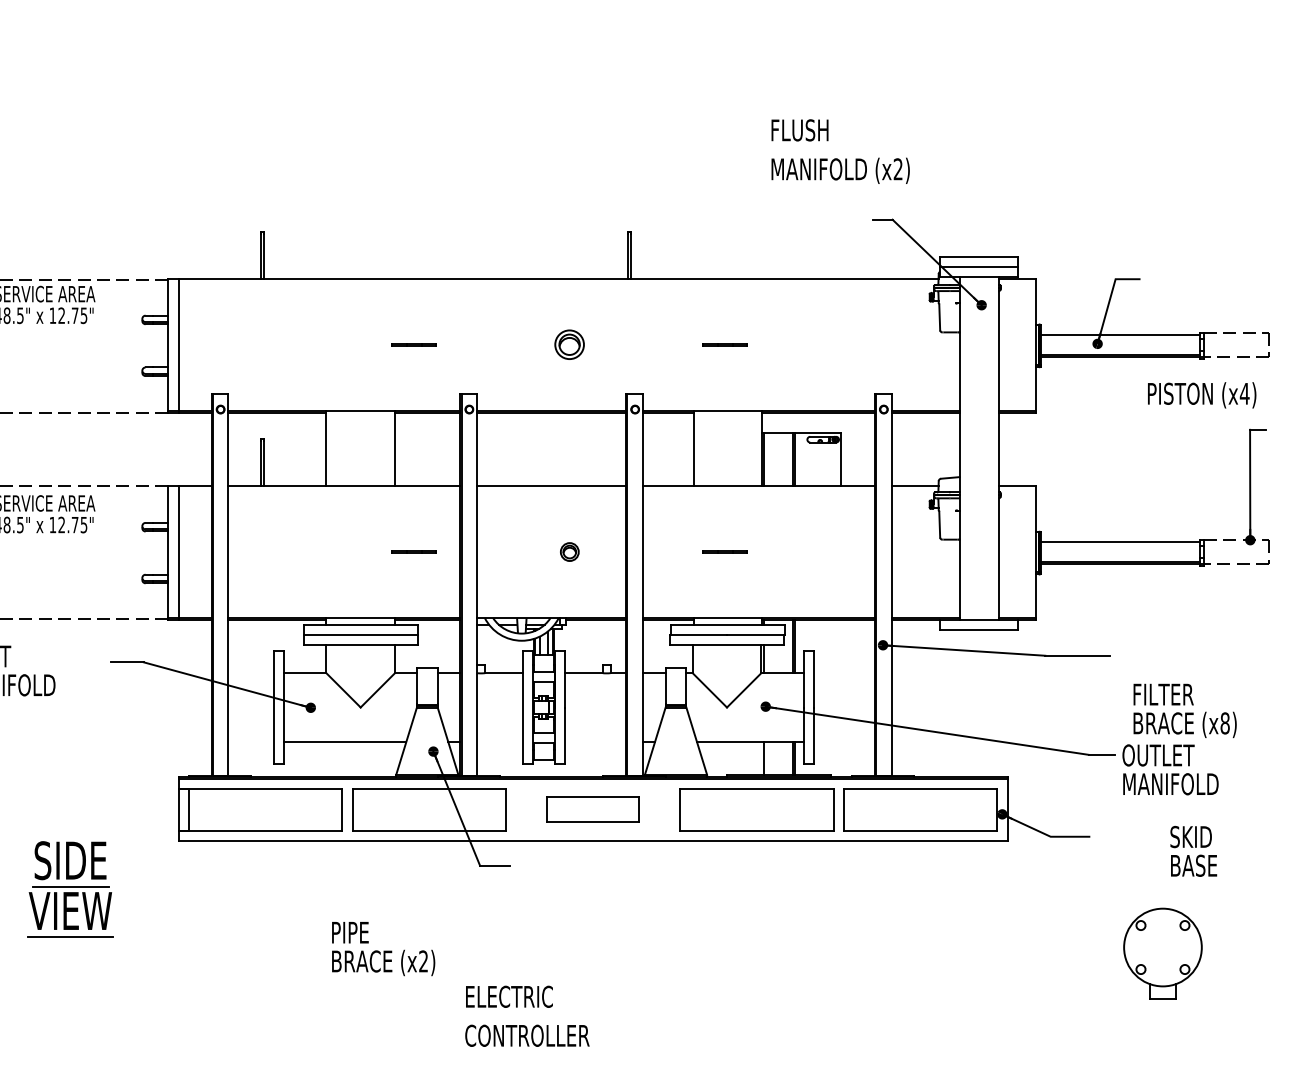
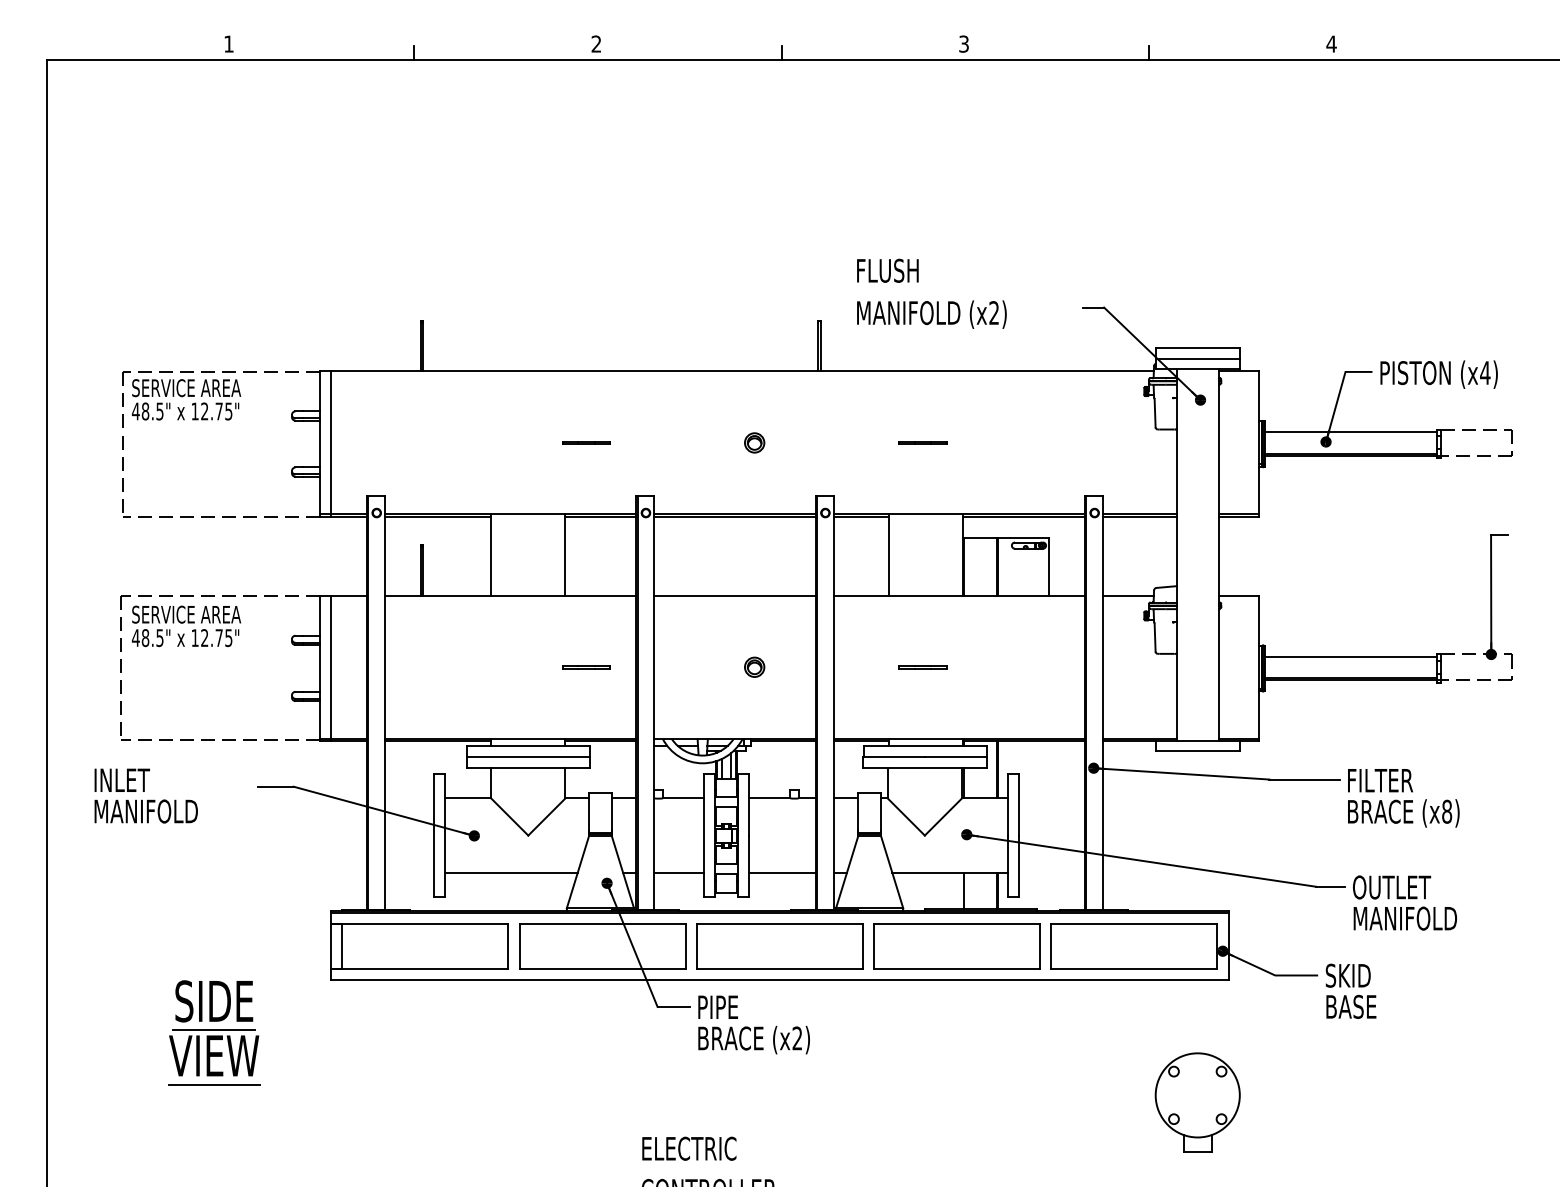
text: (840, 151) -> (931, 293), moved
part: (569, 344) -> (754, 442), size x0.62
text: (1201, 395) -> (1438, 374), moved
text: (1184, 711) -> (1403, 798), moved
line: (500, 741) -> (679, 872), added
line: (595, 741) -> (782, 872), added
part: (592, 809) -> (779, 946), size x1.67
text: (1193, 850) -> (1350, 990), moved
text: (383, 948) -> (753, 1024), moved
part: (1162, 954) -> (1197, 1102), moved

